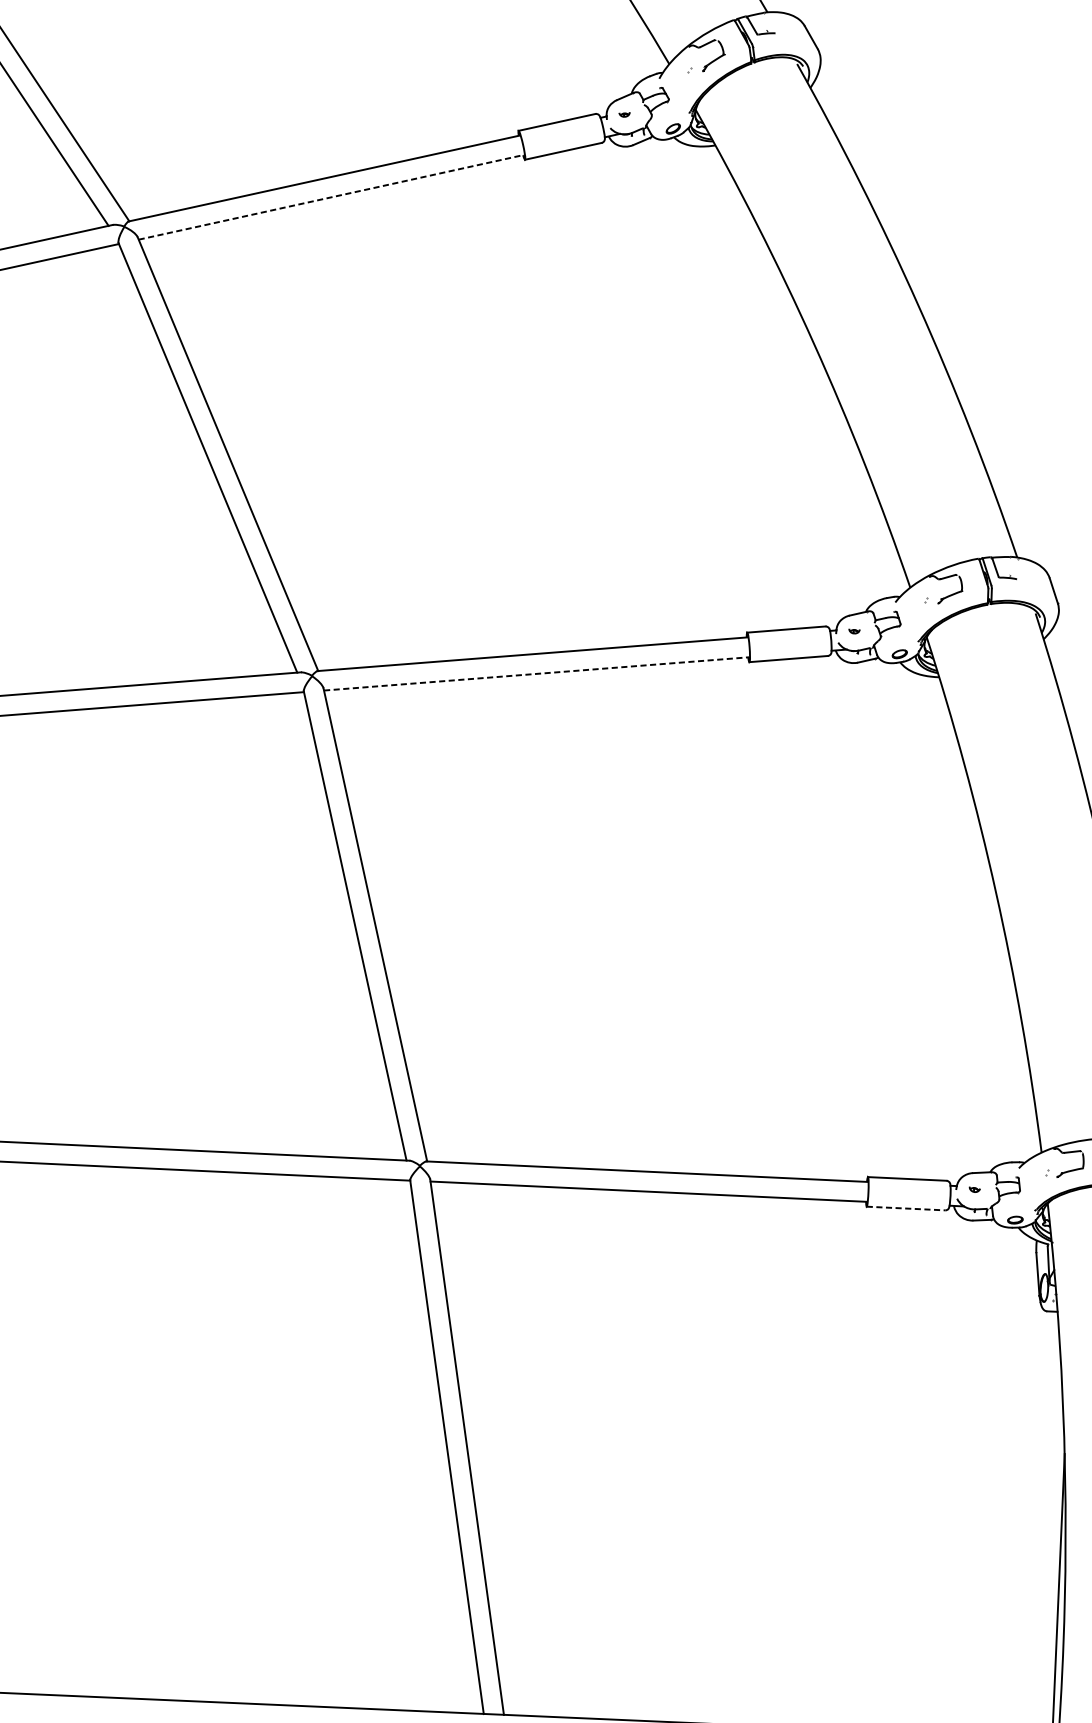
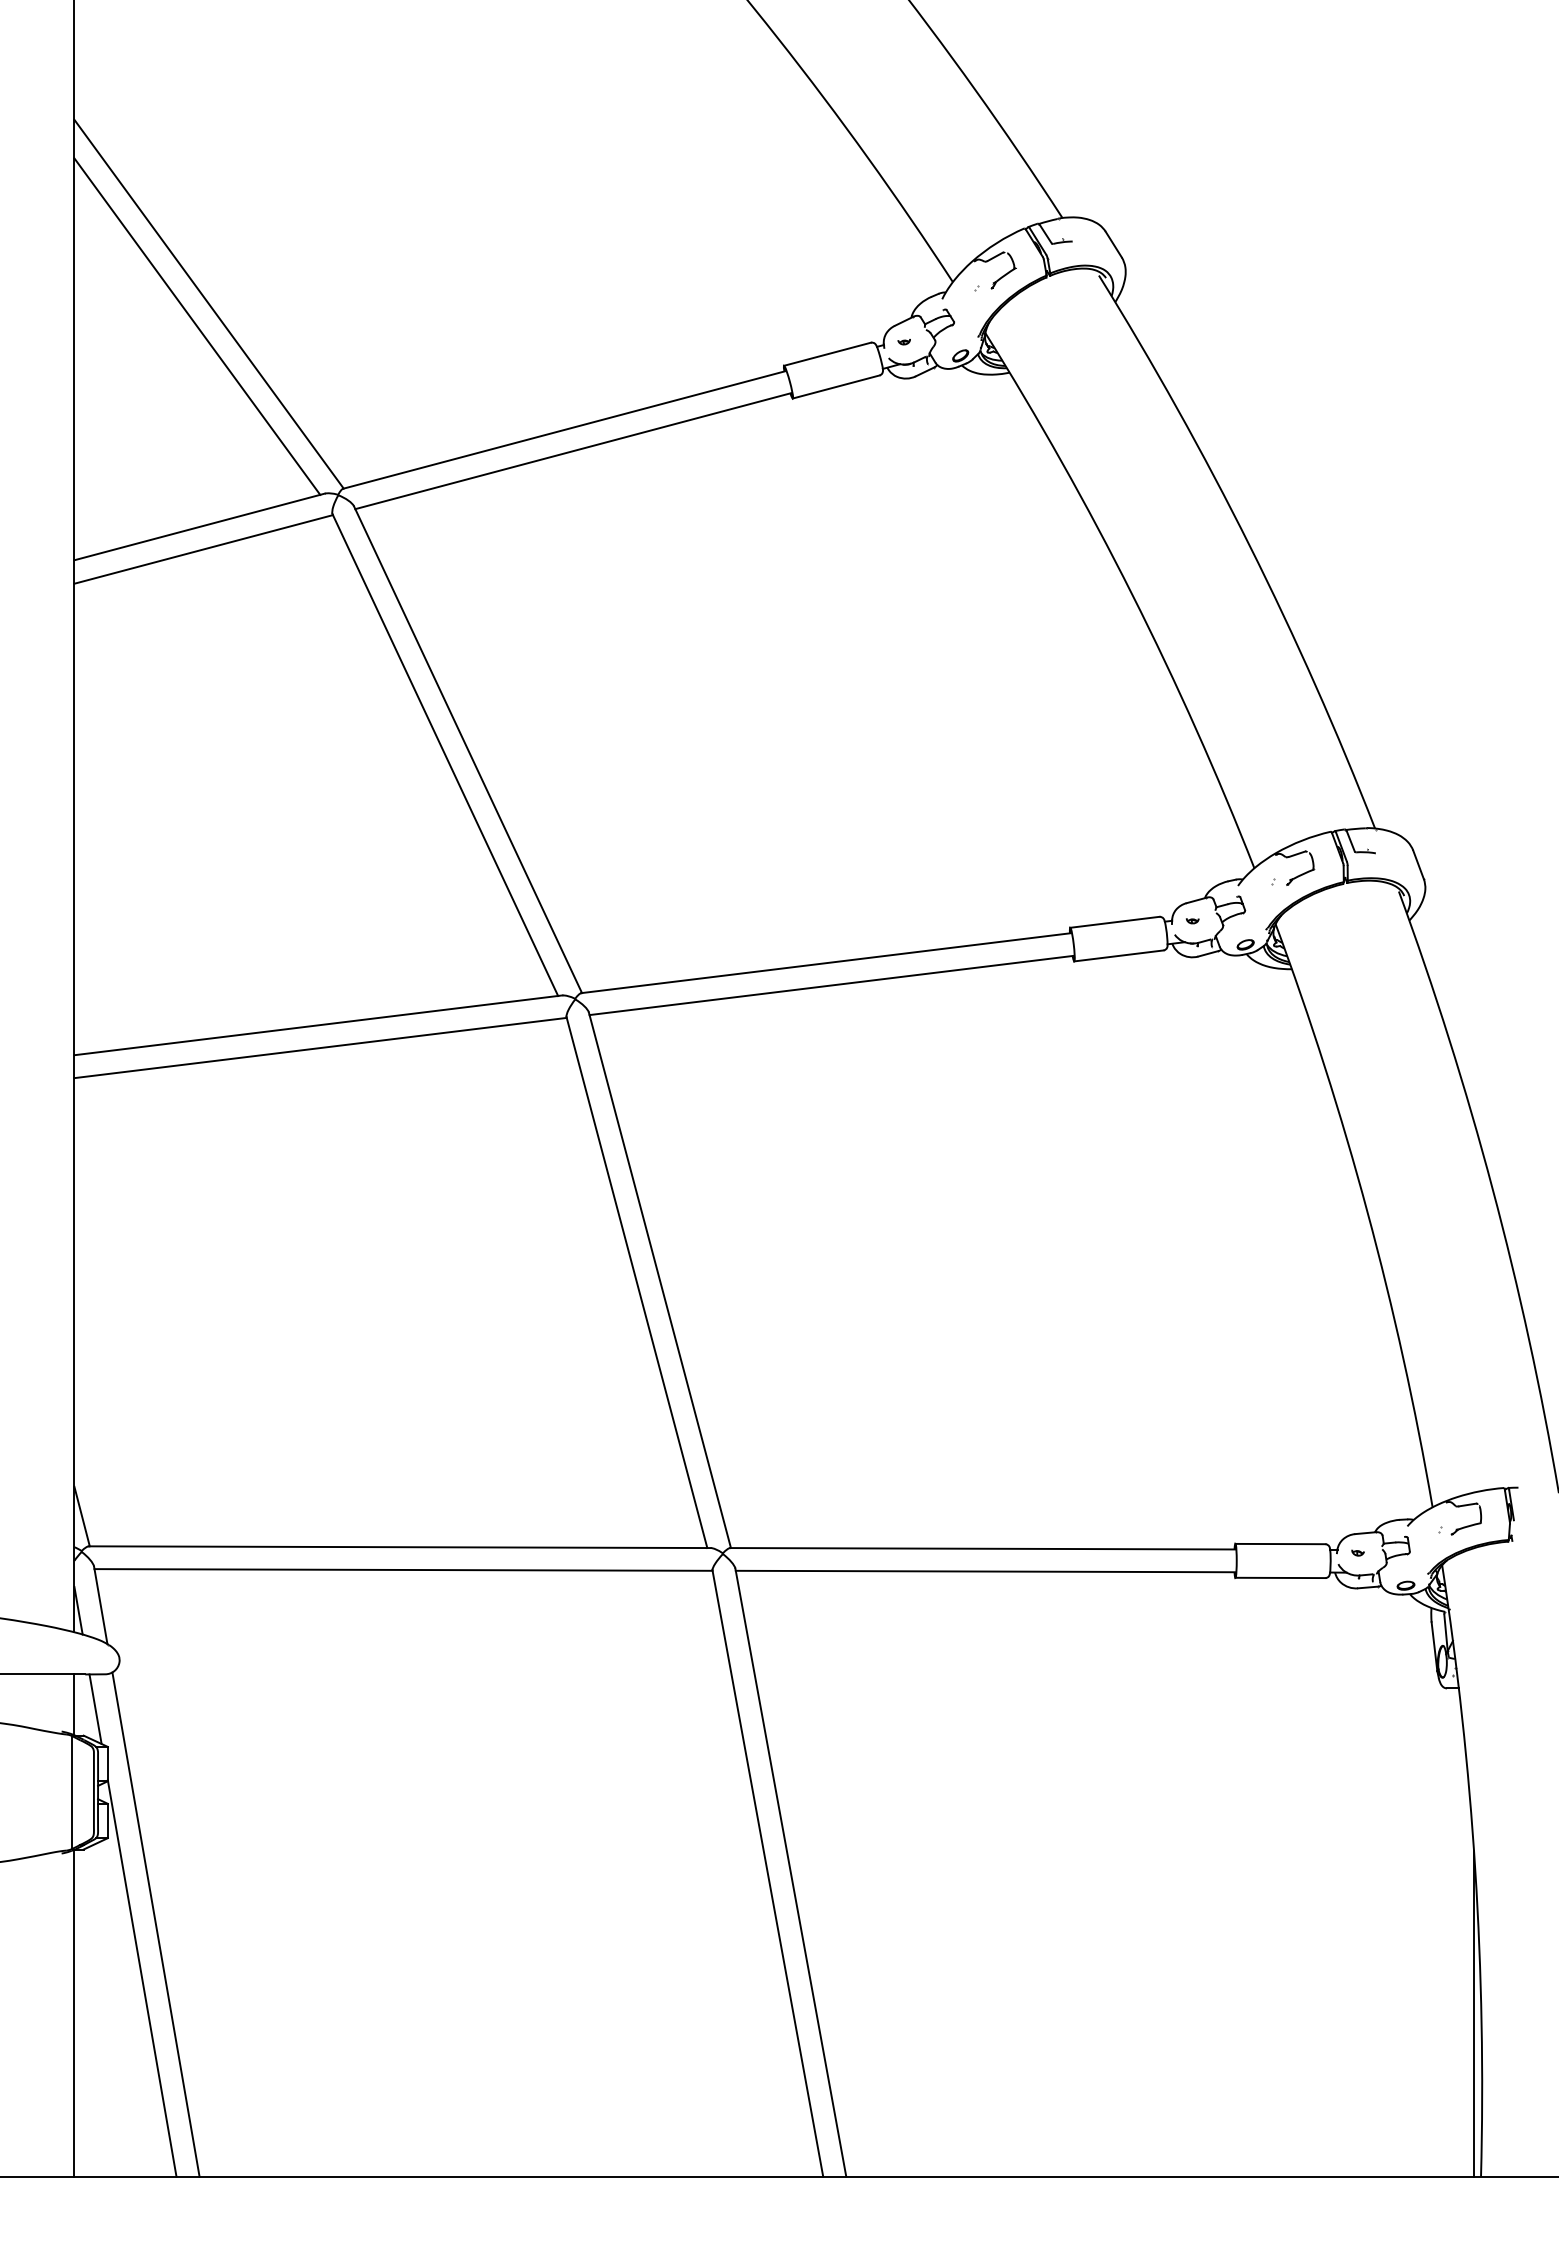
line: (331, 197) -> (573, 451), dashed -> solid
line: (536, 673) -> (831, 985), dashed -> solid
line: (906, 1208) -> (1280, 1577), dashed -> solid

